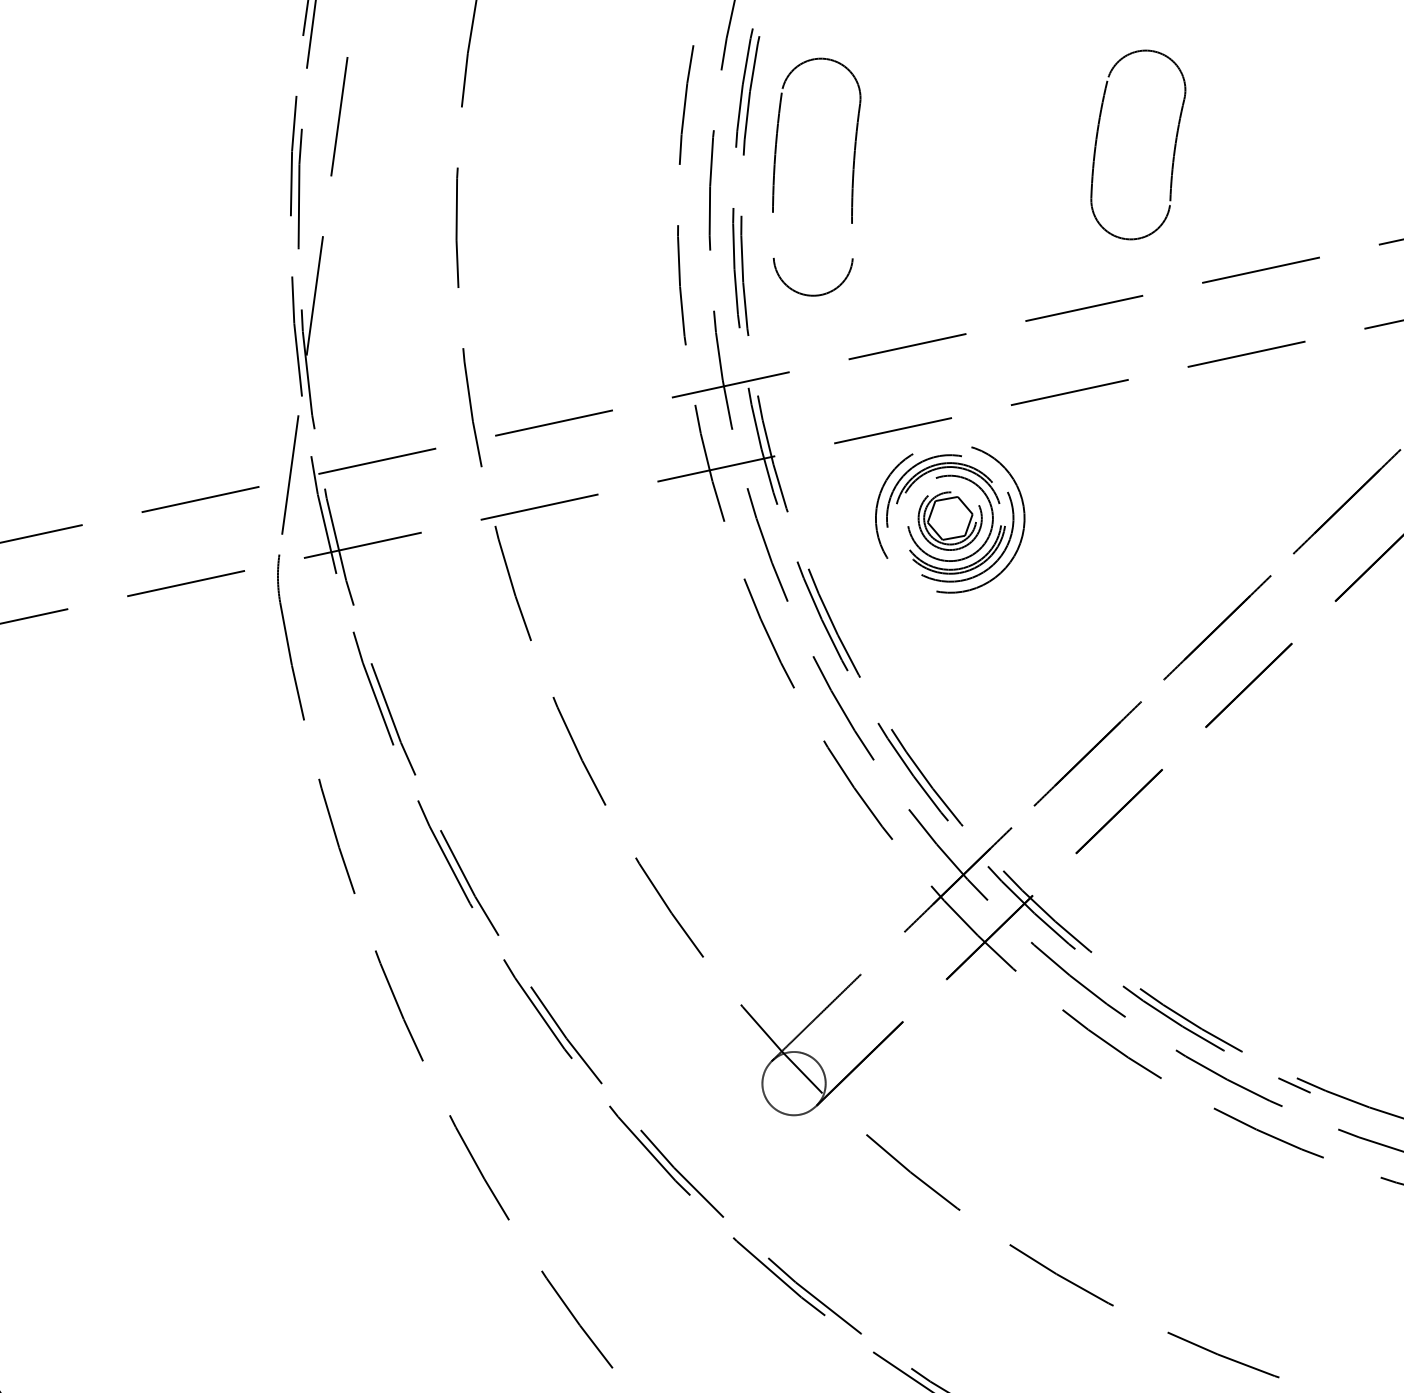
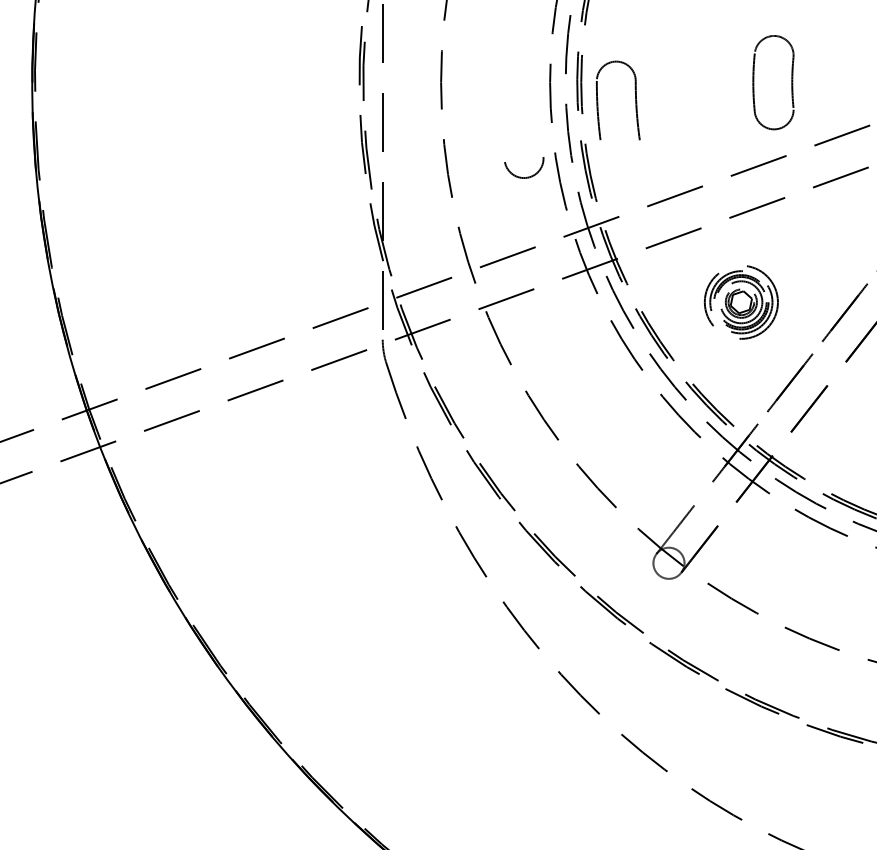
arc: (815, 293) -> (527, 176), moved
part: (948, 518) -> (740, 302), moved

